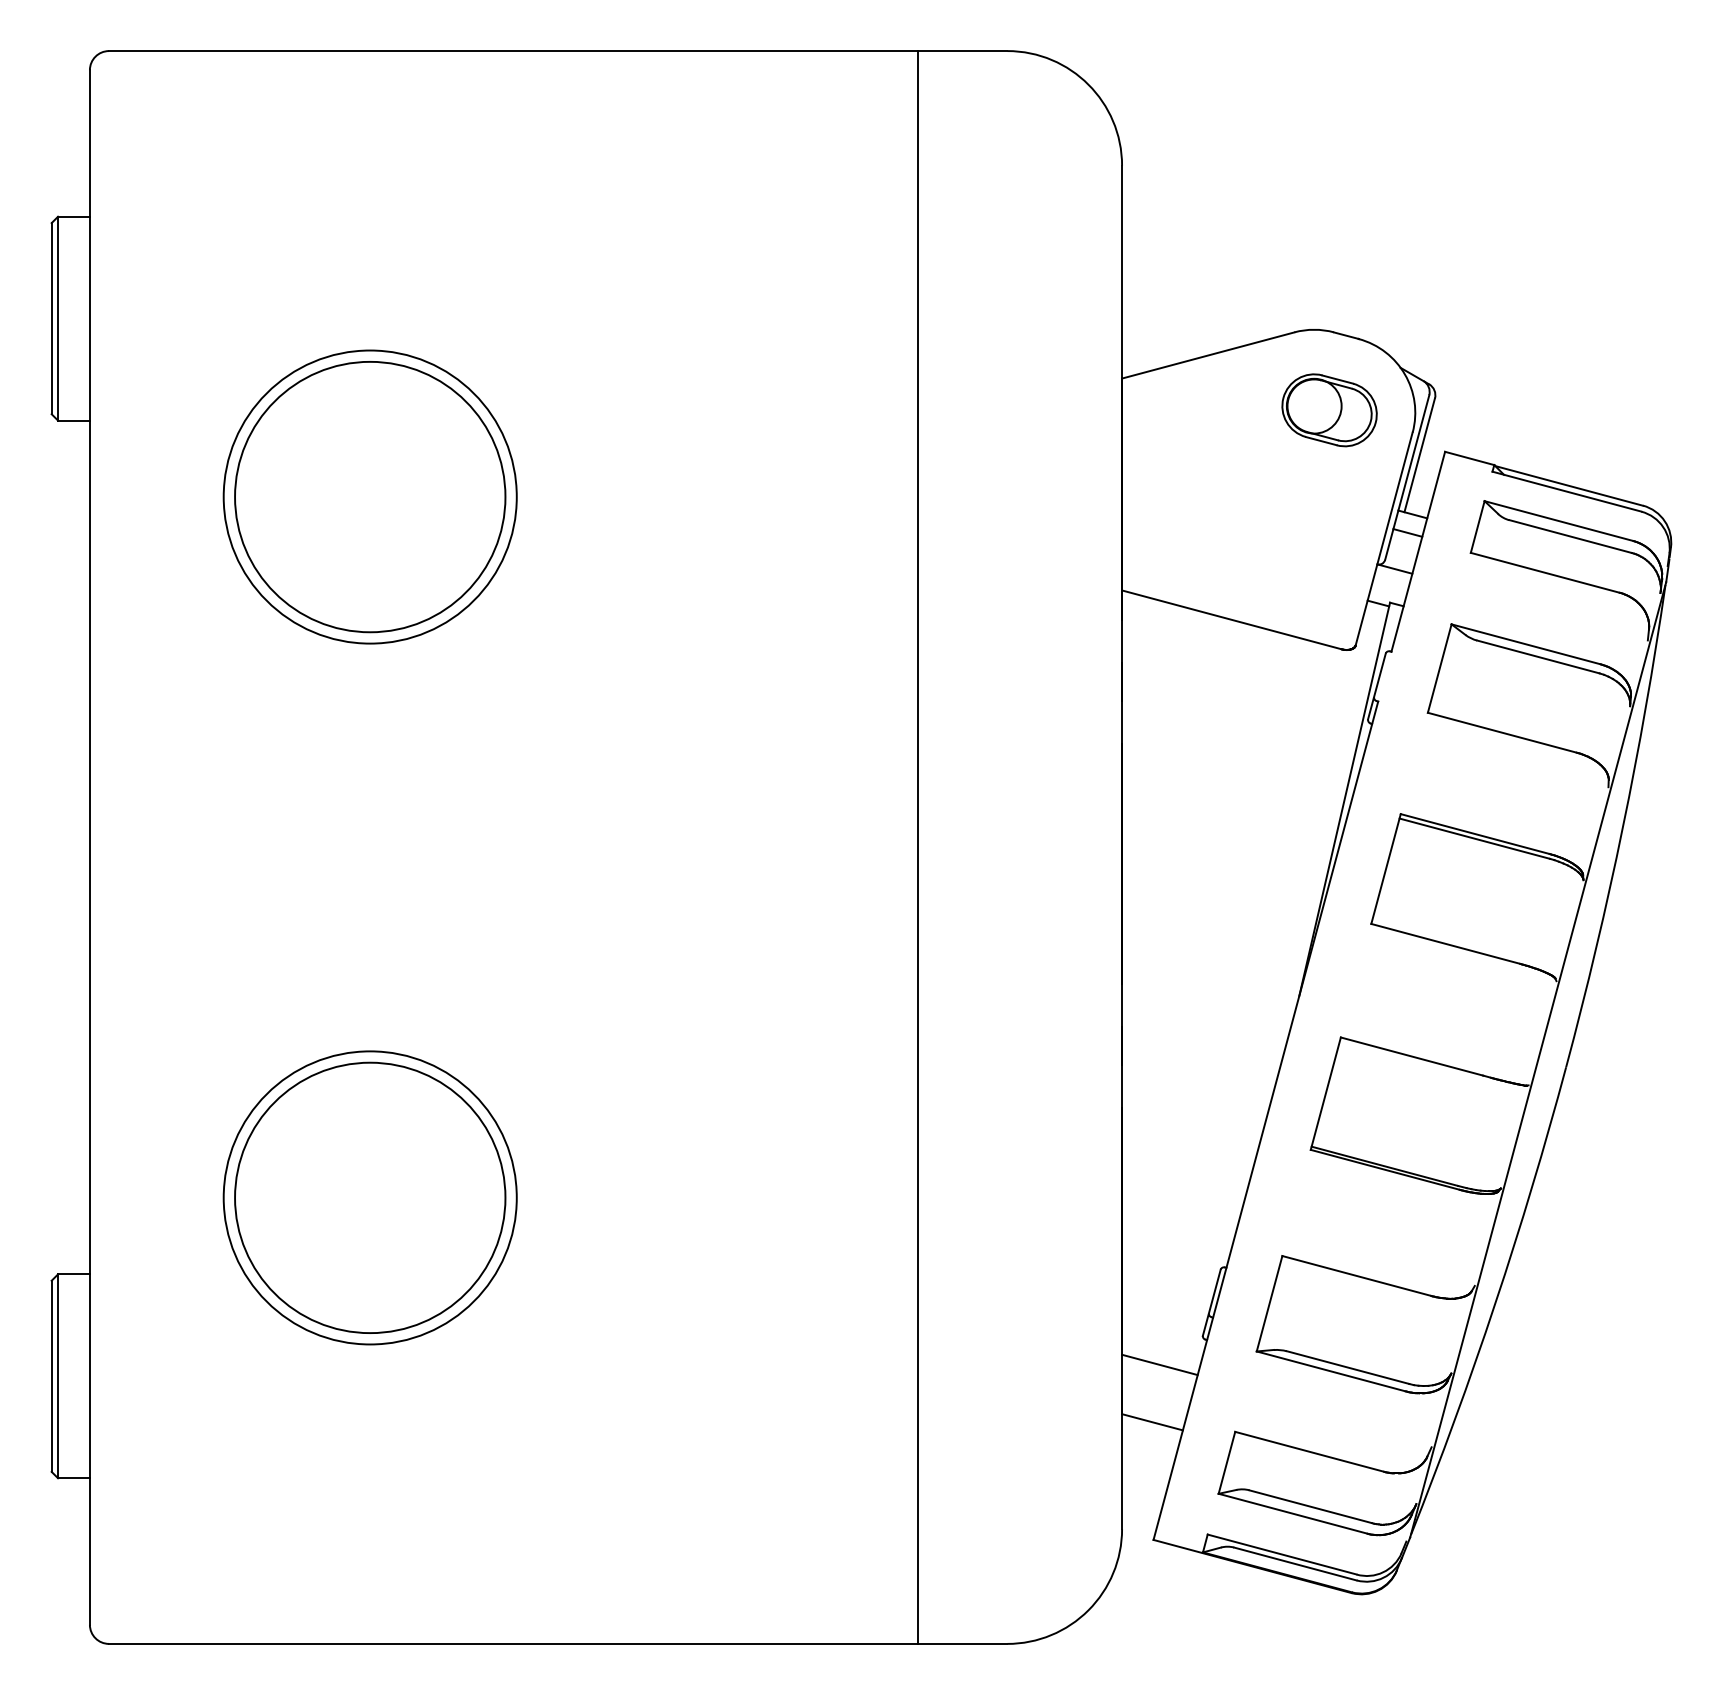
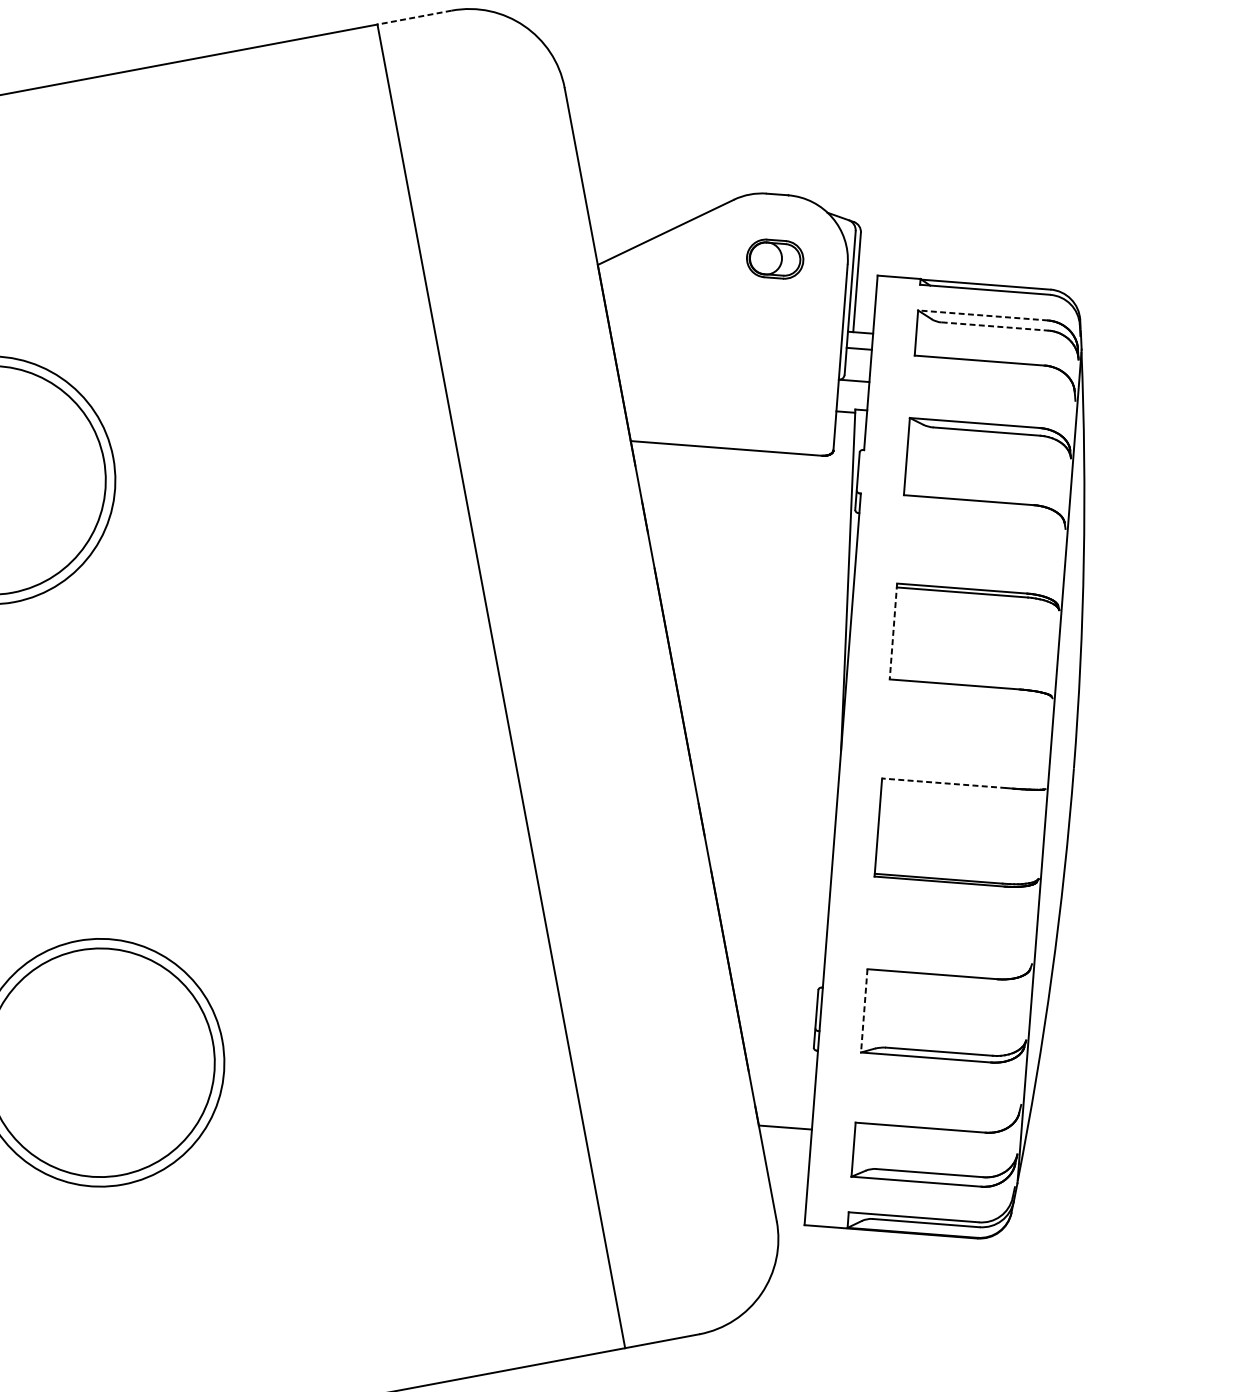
line: (962, 51) -> (414, 18), solid -> dashed
part: (1329, 410) -> (775, 259), size x0.7
line: (1558, 520) -> (982, 315), solid -> dashed
line: (1571, 536) -> (995, 326), solid -> dashed
line: (1386, 869) -> (893, 631), solid -> dashed
line: (1411, 1056) -> (943, 783), solid -> dashed
line: (1269, 1304) -> (864, 1011), solid -> dashed
line: (1159, 1364) -> (782, 1078), removed

